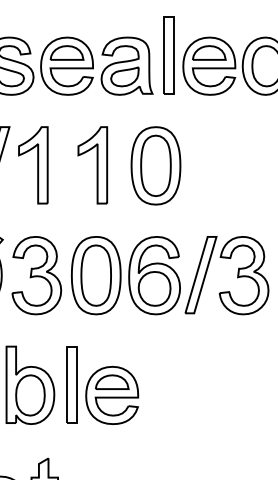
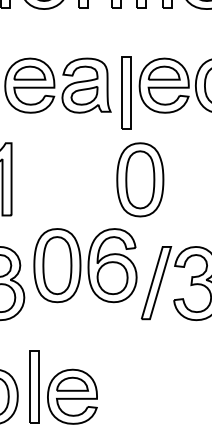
part: (168, 55) -> (125, 92), moved
part: (92, 165) -> (53, 179), removed
part: (155, 165) -> (139, 179), moved
part: (125, 275) -> (85, 265), moved

